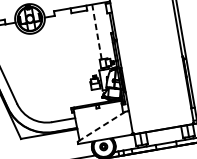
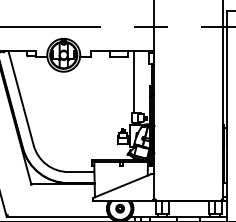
line: (97, 32) -> (134, 82), dashed -> solid
line: (101, 126) -> (121, 186), dashed -> solid

